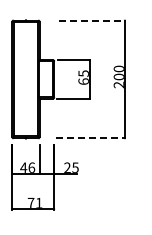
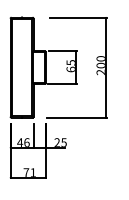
line: (92, 20) -> (78, 17), dashed -> solid
line: (90, 138) -> (76, 117), dashed -> solid

